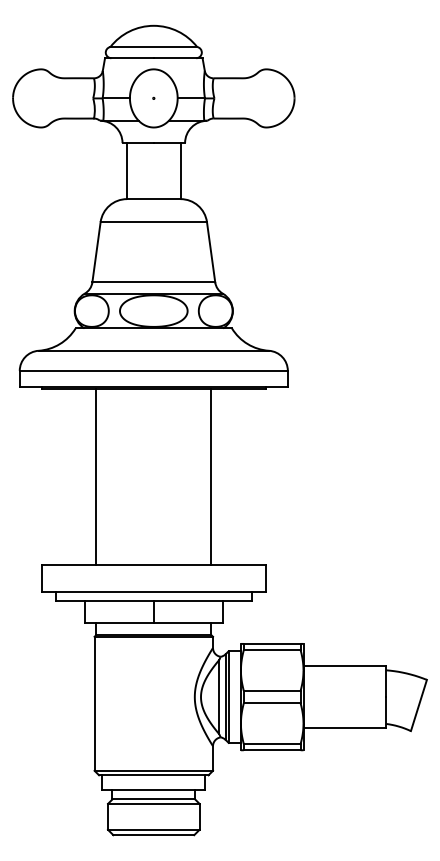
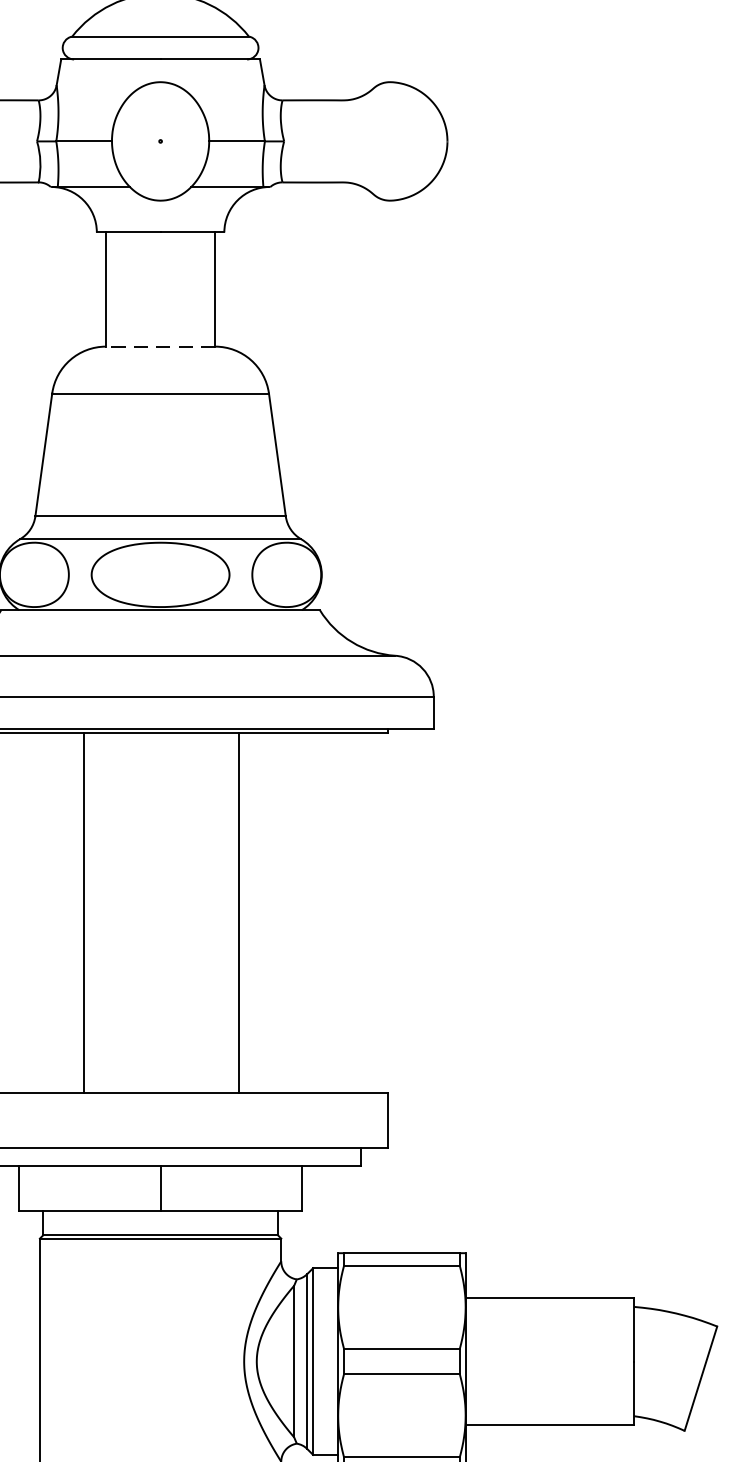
line: (153, 199) -> (159, 347), solid -> dashed
line: (96, 476) -> (84, 911), moved
line: (211, 476) -> (239, 911), moved

